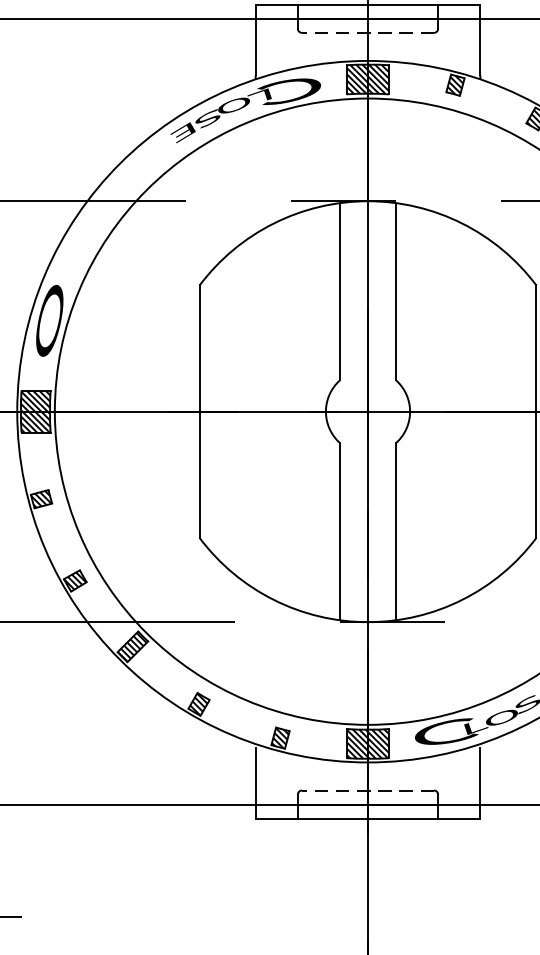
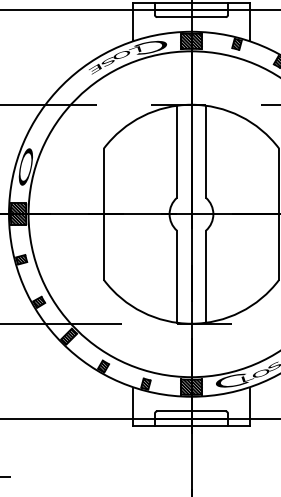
line: (366, 33) -> (190, 17), dashed -> solid
line: (366, 790) -> (190, 411), dashed -> solid

